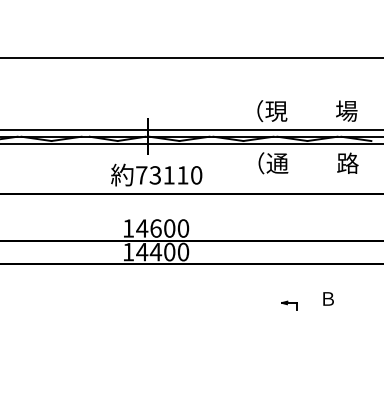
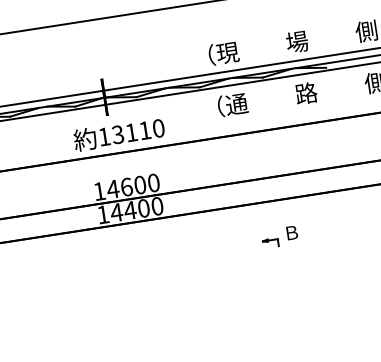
text: (141, 175) -> (104, 137), 73110 -> 13110
text: (328, 298) -> (292, 232), moved

